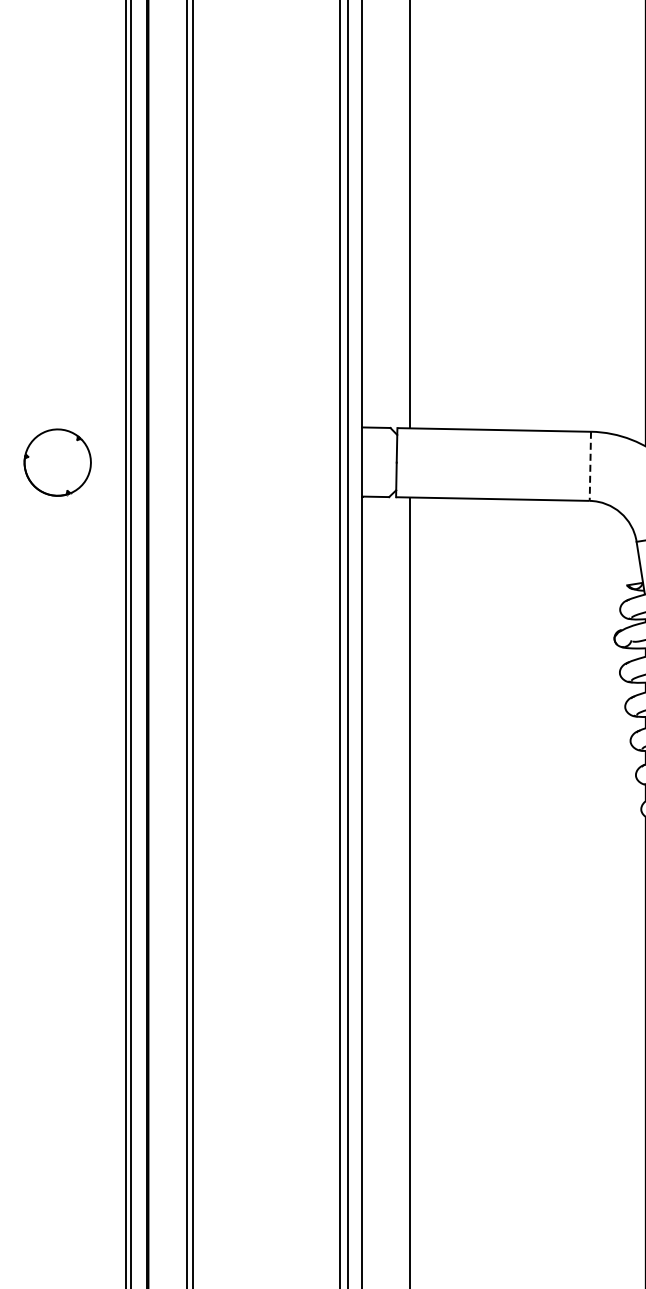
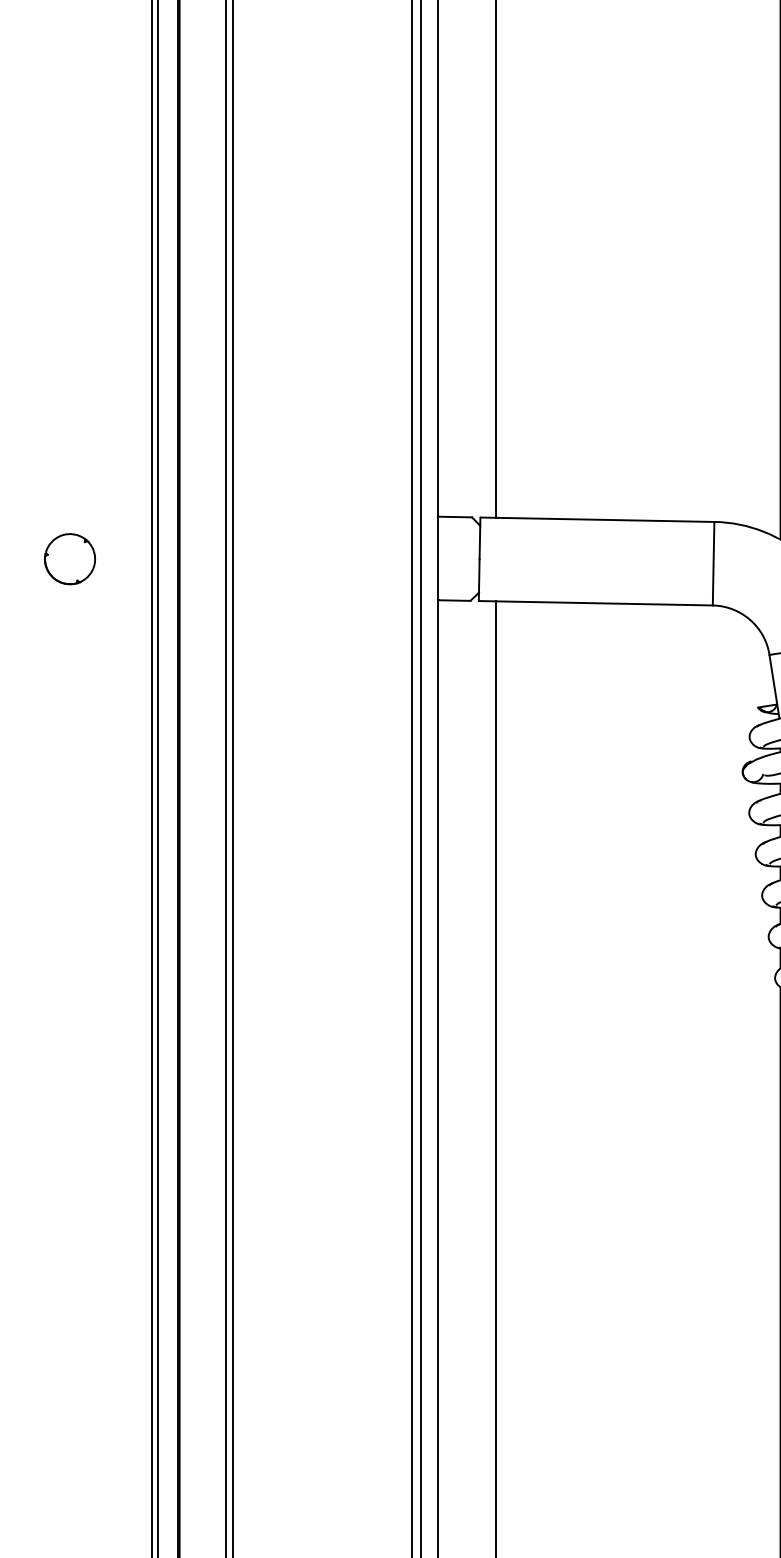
part: (57, 462) -> (69, 559), size x0.62
line: (590, 466) -> (713, 563), dashed -> solid

